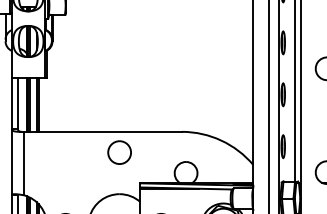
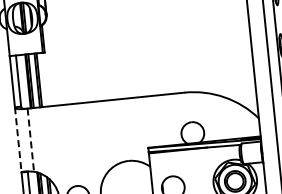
circle: (119, 152) -> (124, 119), removed
line: (11, 162) -> (18, 140), solid -> dashed
line: (24, 163) -> (31, 140), solid -> dashed

